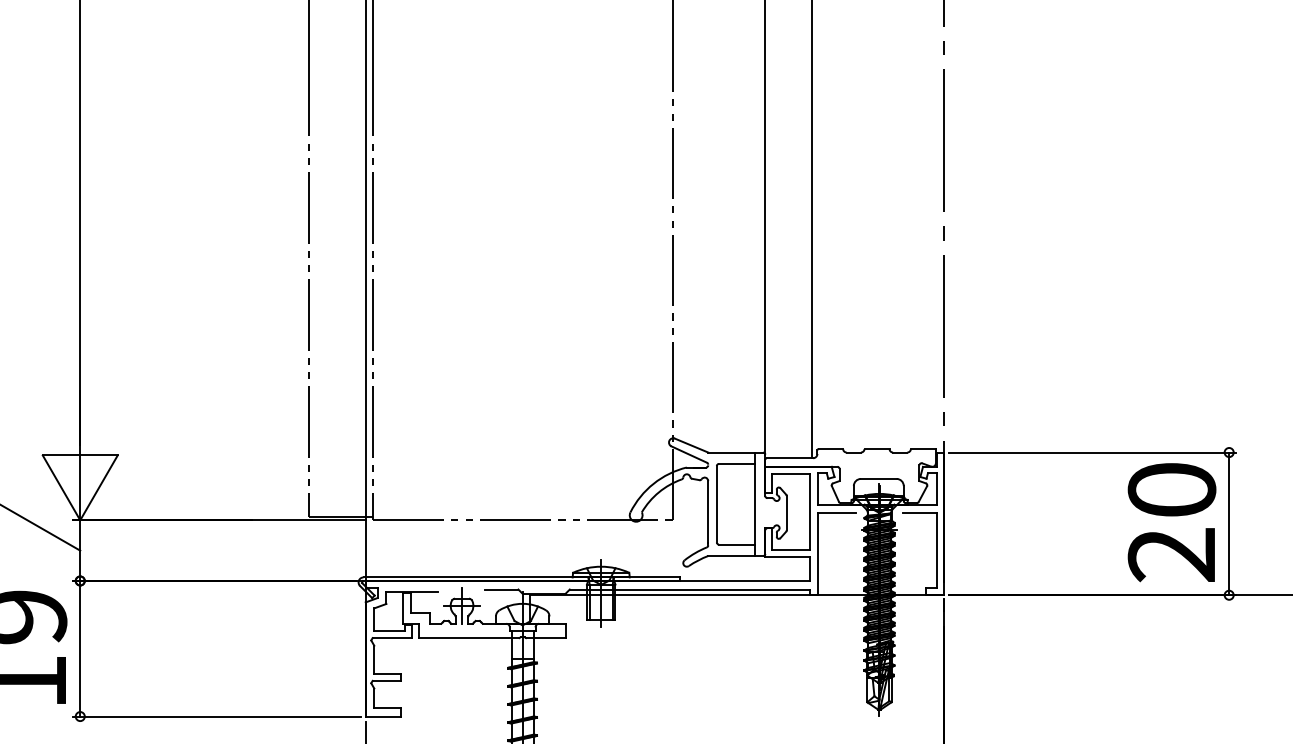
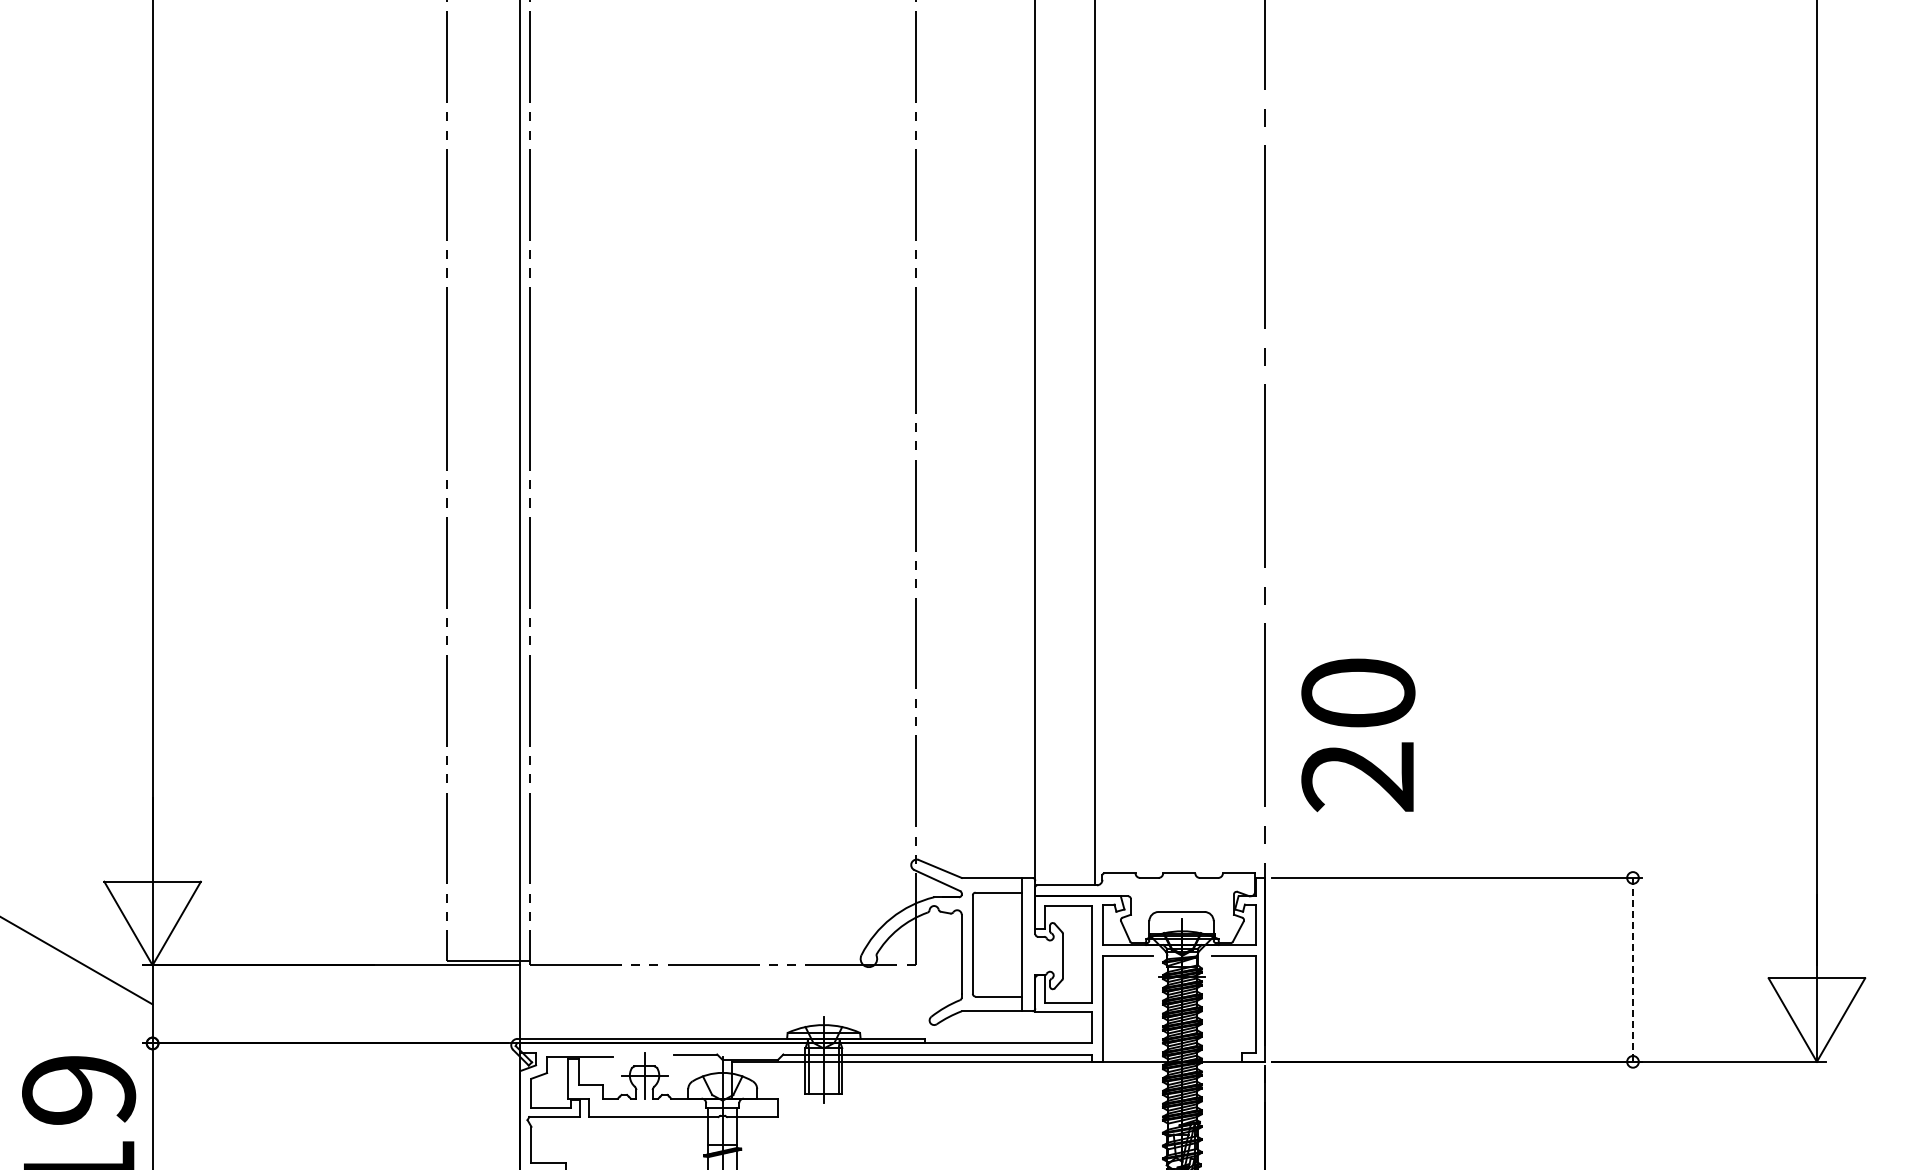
text: (1172, 522) -> (1358, 735), moved
line: (1229, 523) -> (1633, 969), solid -> dashed

